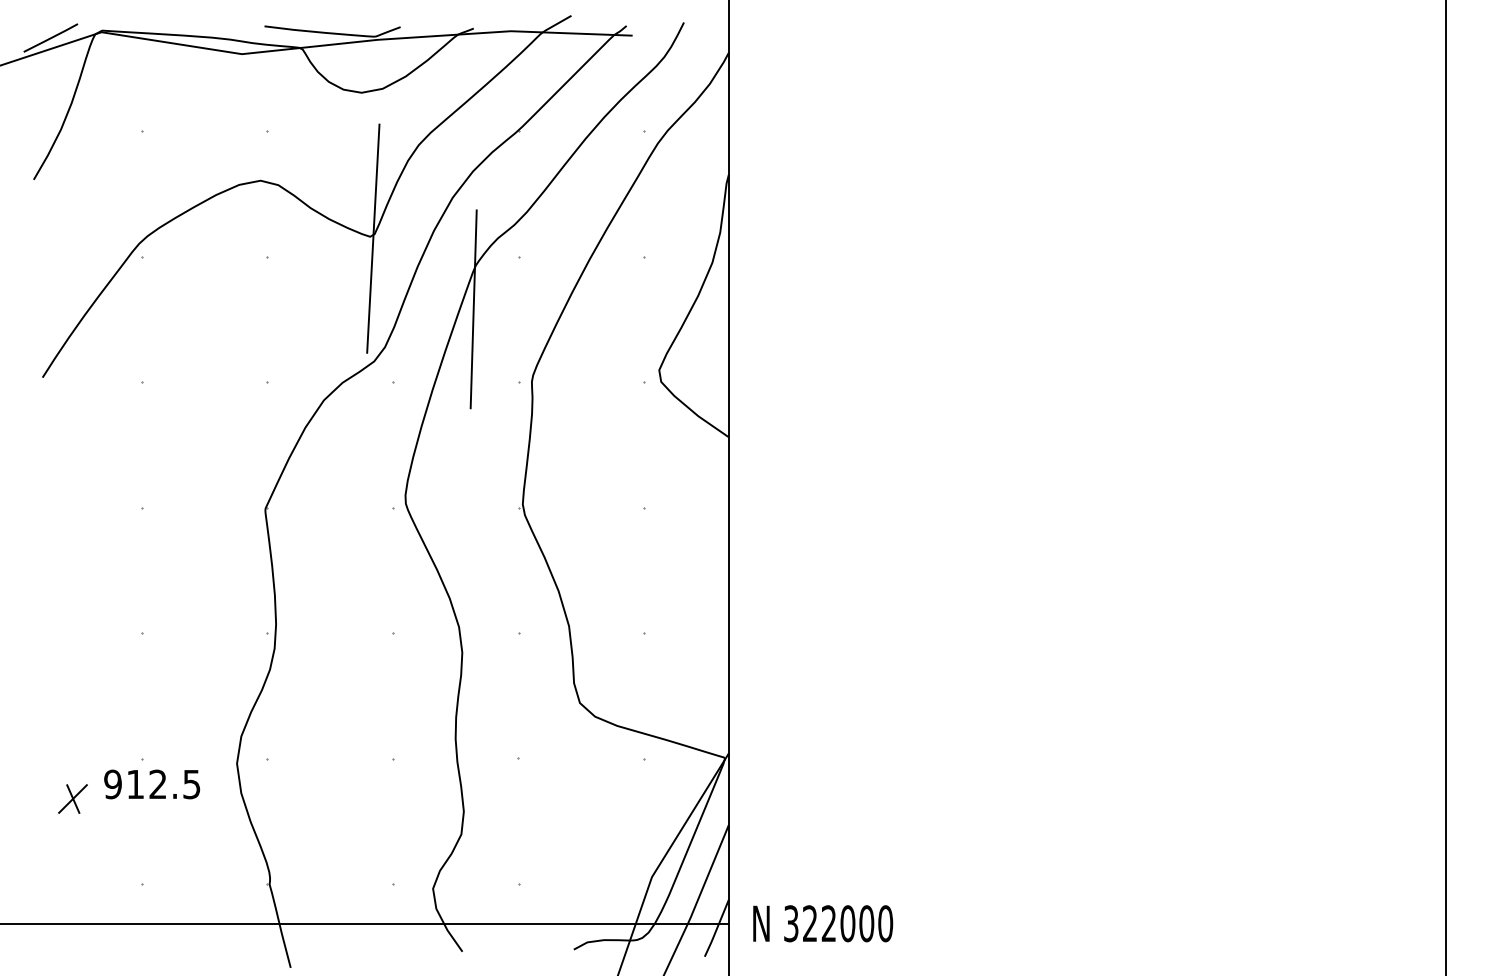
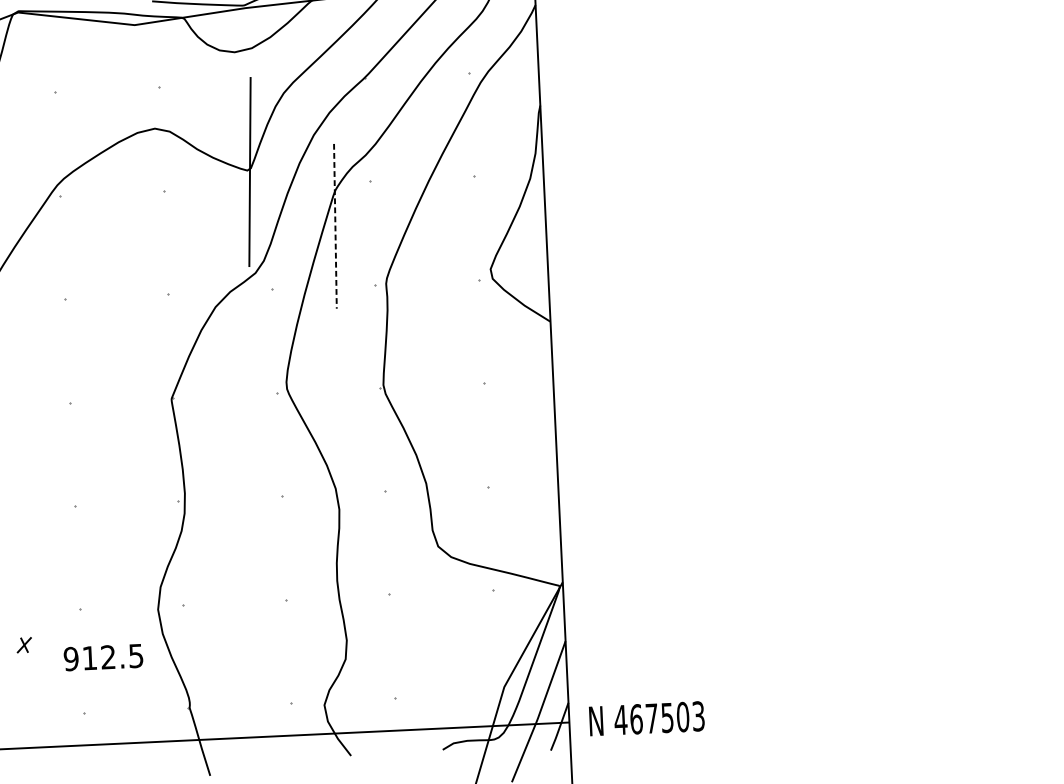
line: (473, 309) -> (335, 226), solid -> dashed
text: (152, 784) -> (103, 657), moved
part: (72, 798) -> (23, 644), size x0.6
text: (838, 923) -> (659, 718), 322000 -> 467503

